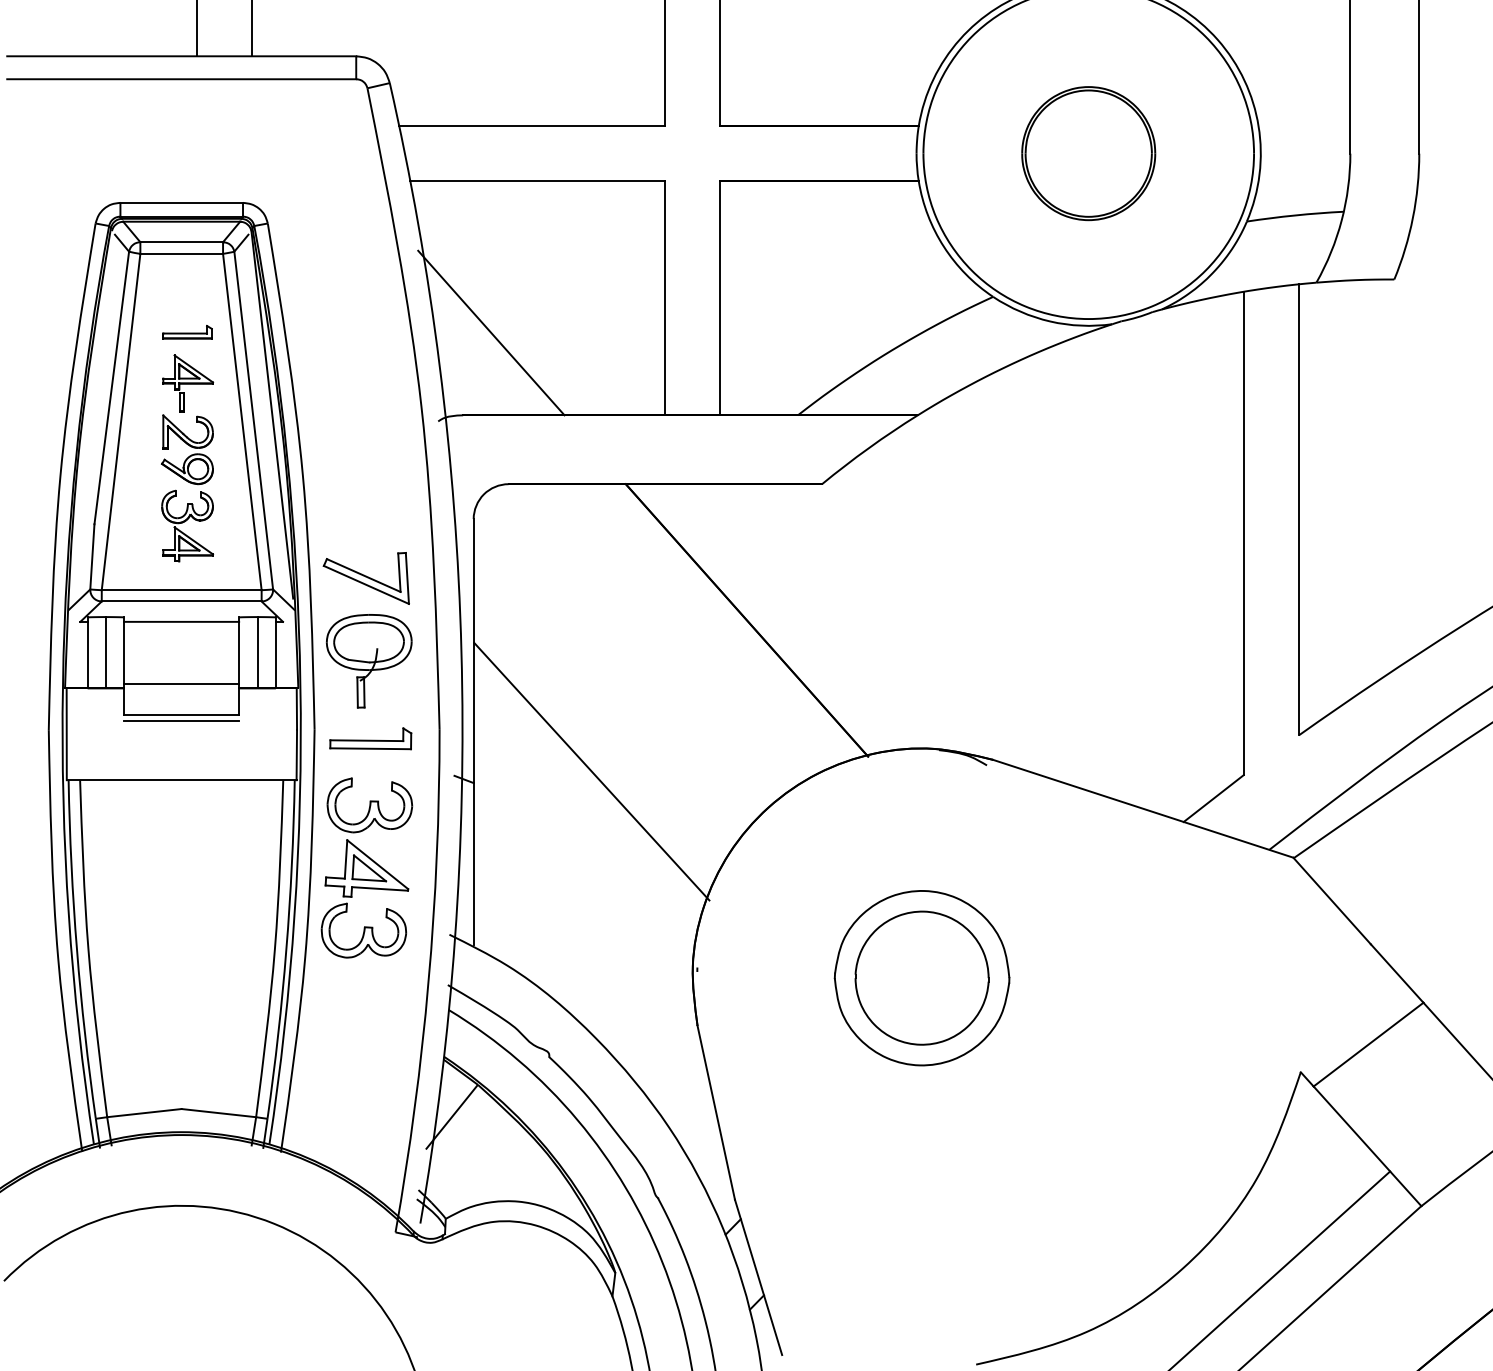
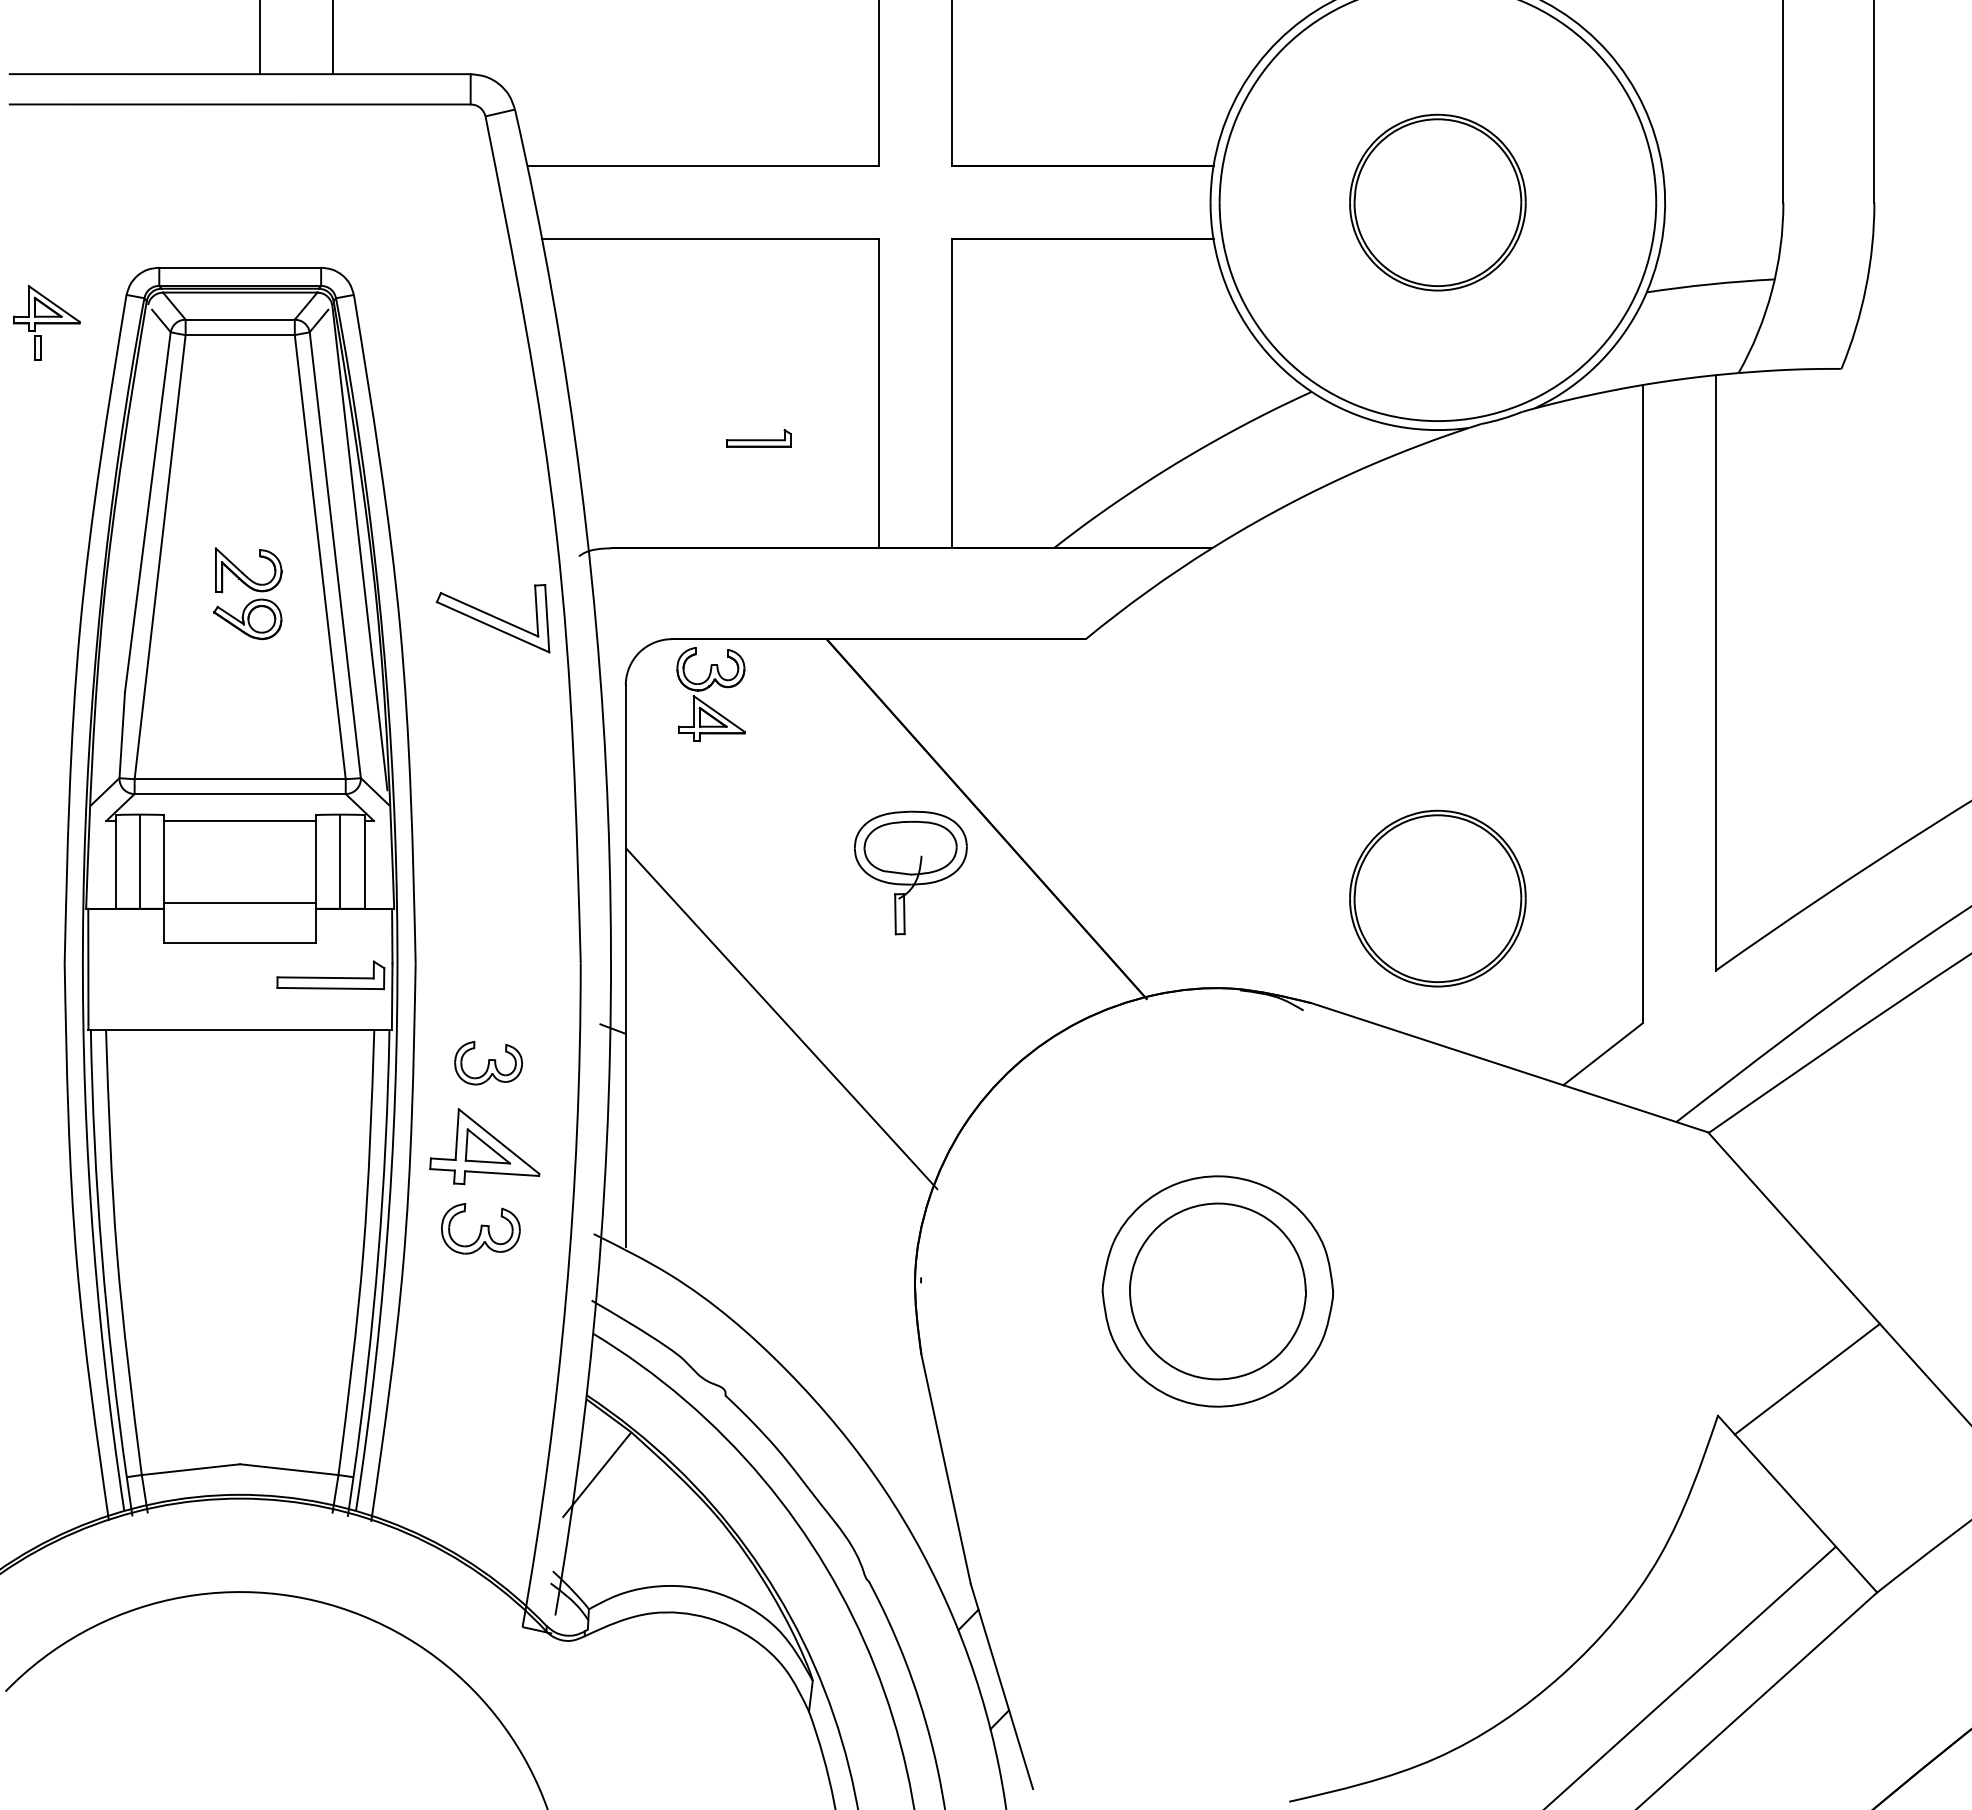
part: (187, 332) -> (758, 438), moved
line: (490, 332) -> (648, 439), removed
part: (187, 382) -> (46, 322), moved
part: (185, 521) -> (708, 688), moved
part: (365, 578) -> (492, 618), moved
part: (368, 660) -> (910, 872), moved
part: (1088, 680) -> (1437, 898), added
line: (181, 720) -> (240, 951), removed
part: (370, 738) -> (330, 975), moved
part: (369, 804) -> (488, 1062), size x0.6
part: (363, 930) -> (480, 1228), size x0.7

